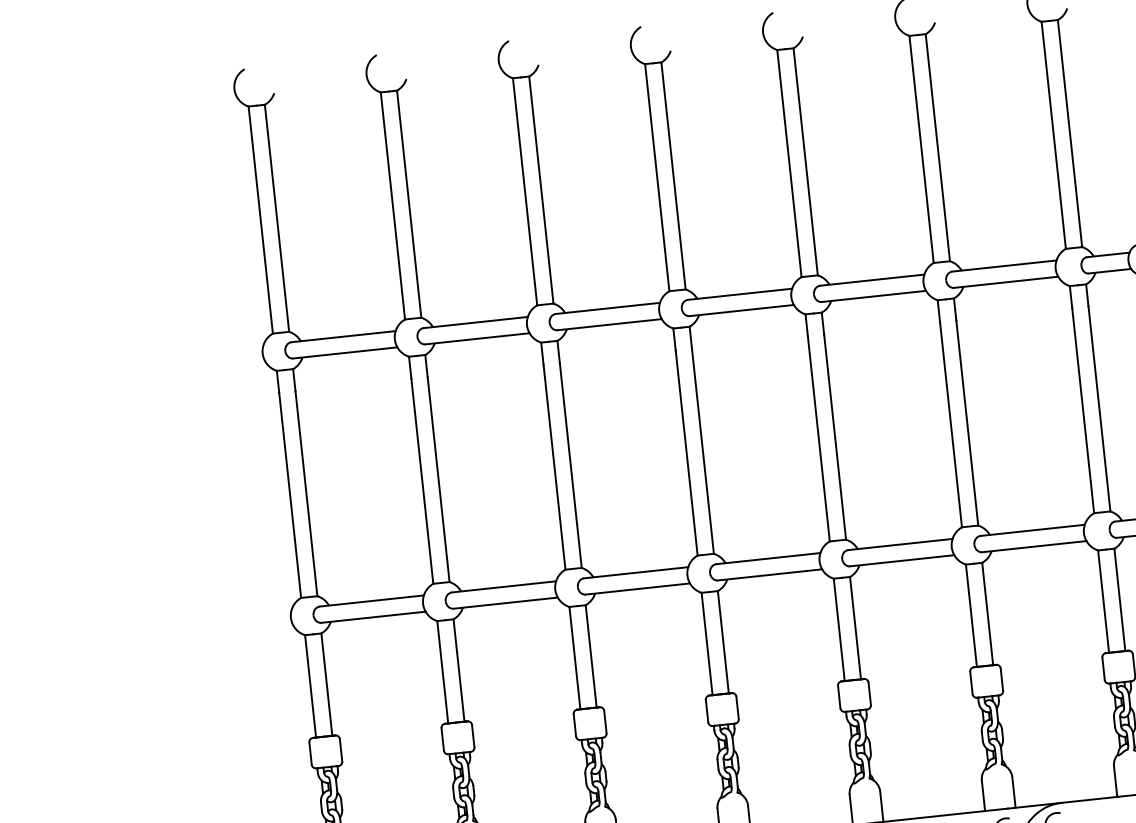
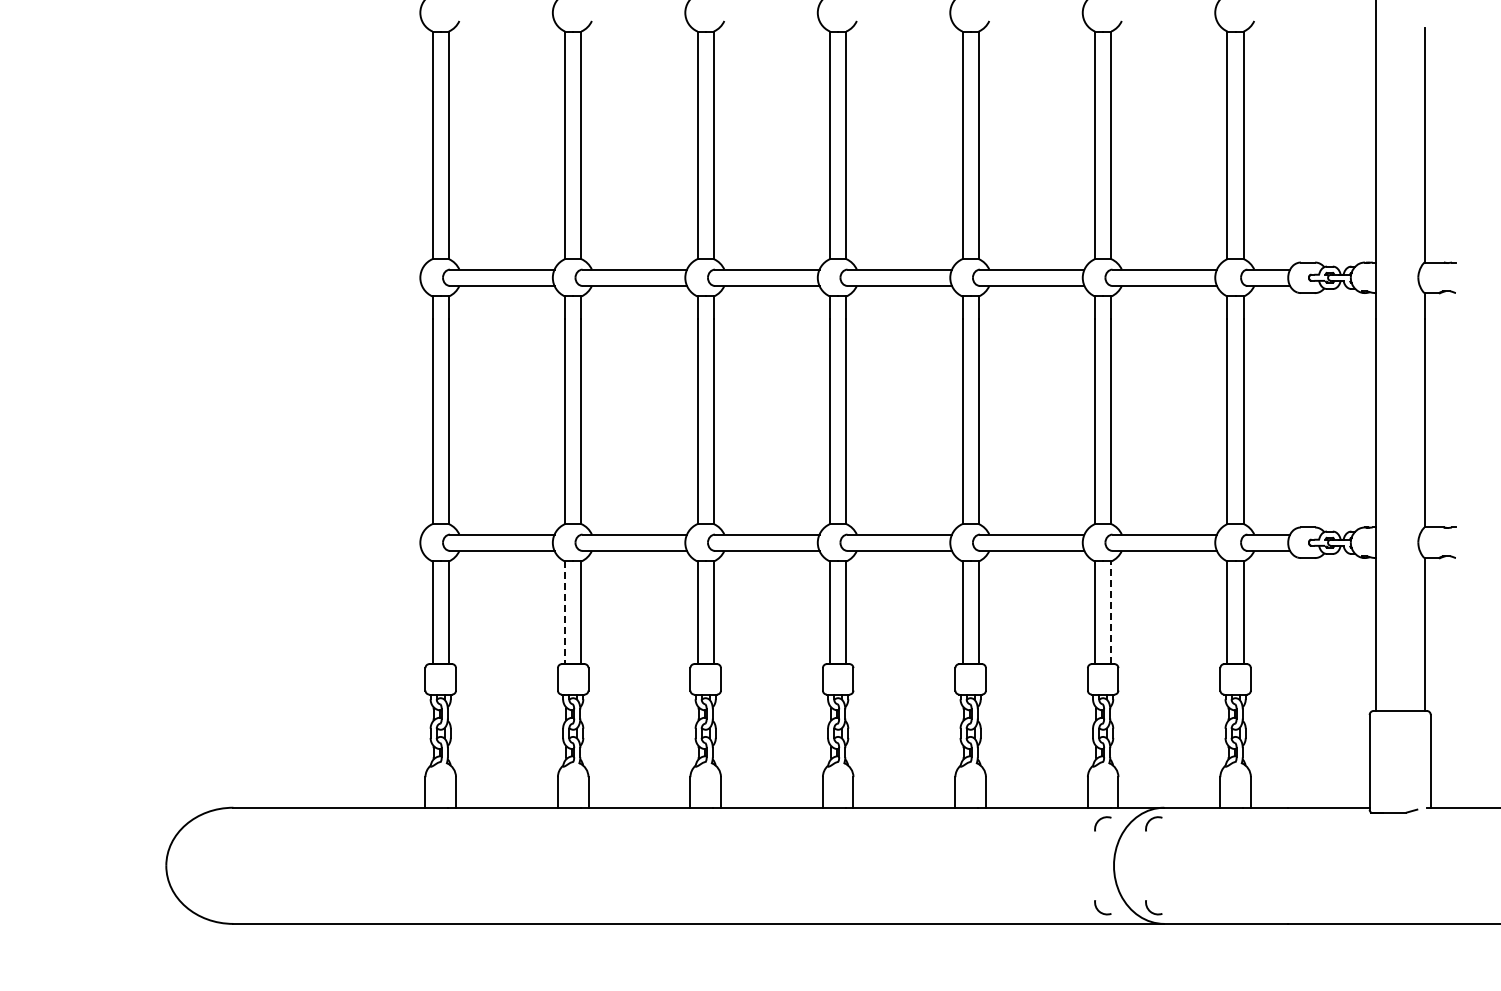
line: (987, 613) -> (1111, 612), solid -> dashed
line: (443, 672) -> (565, 613), solid -> dashed

